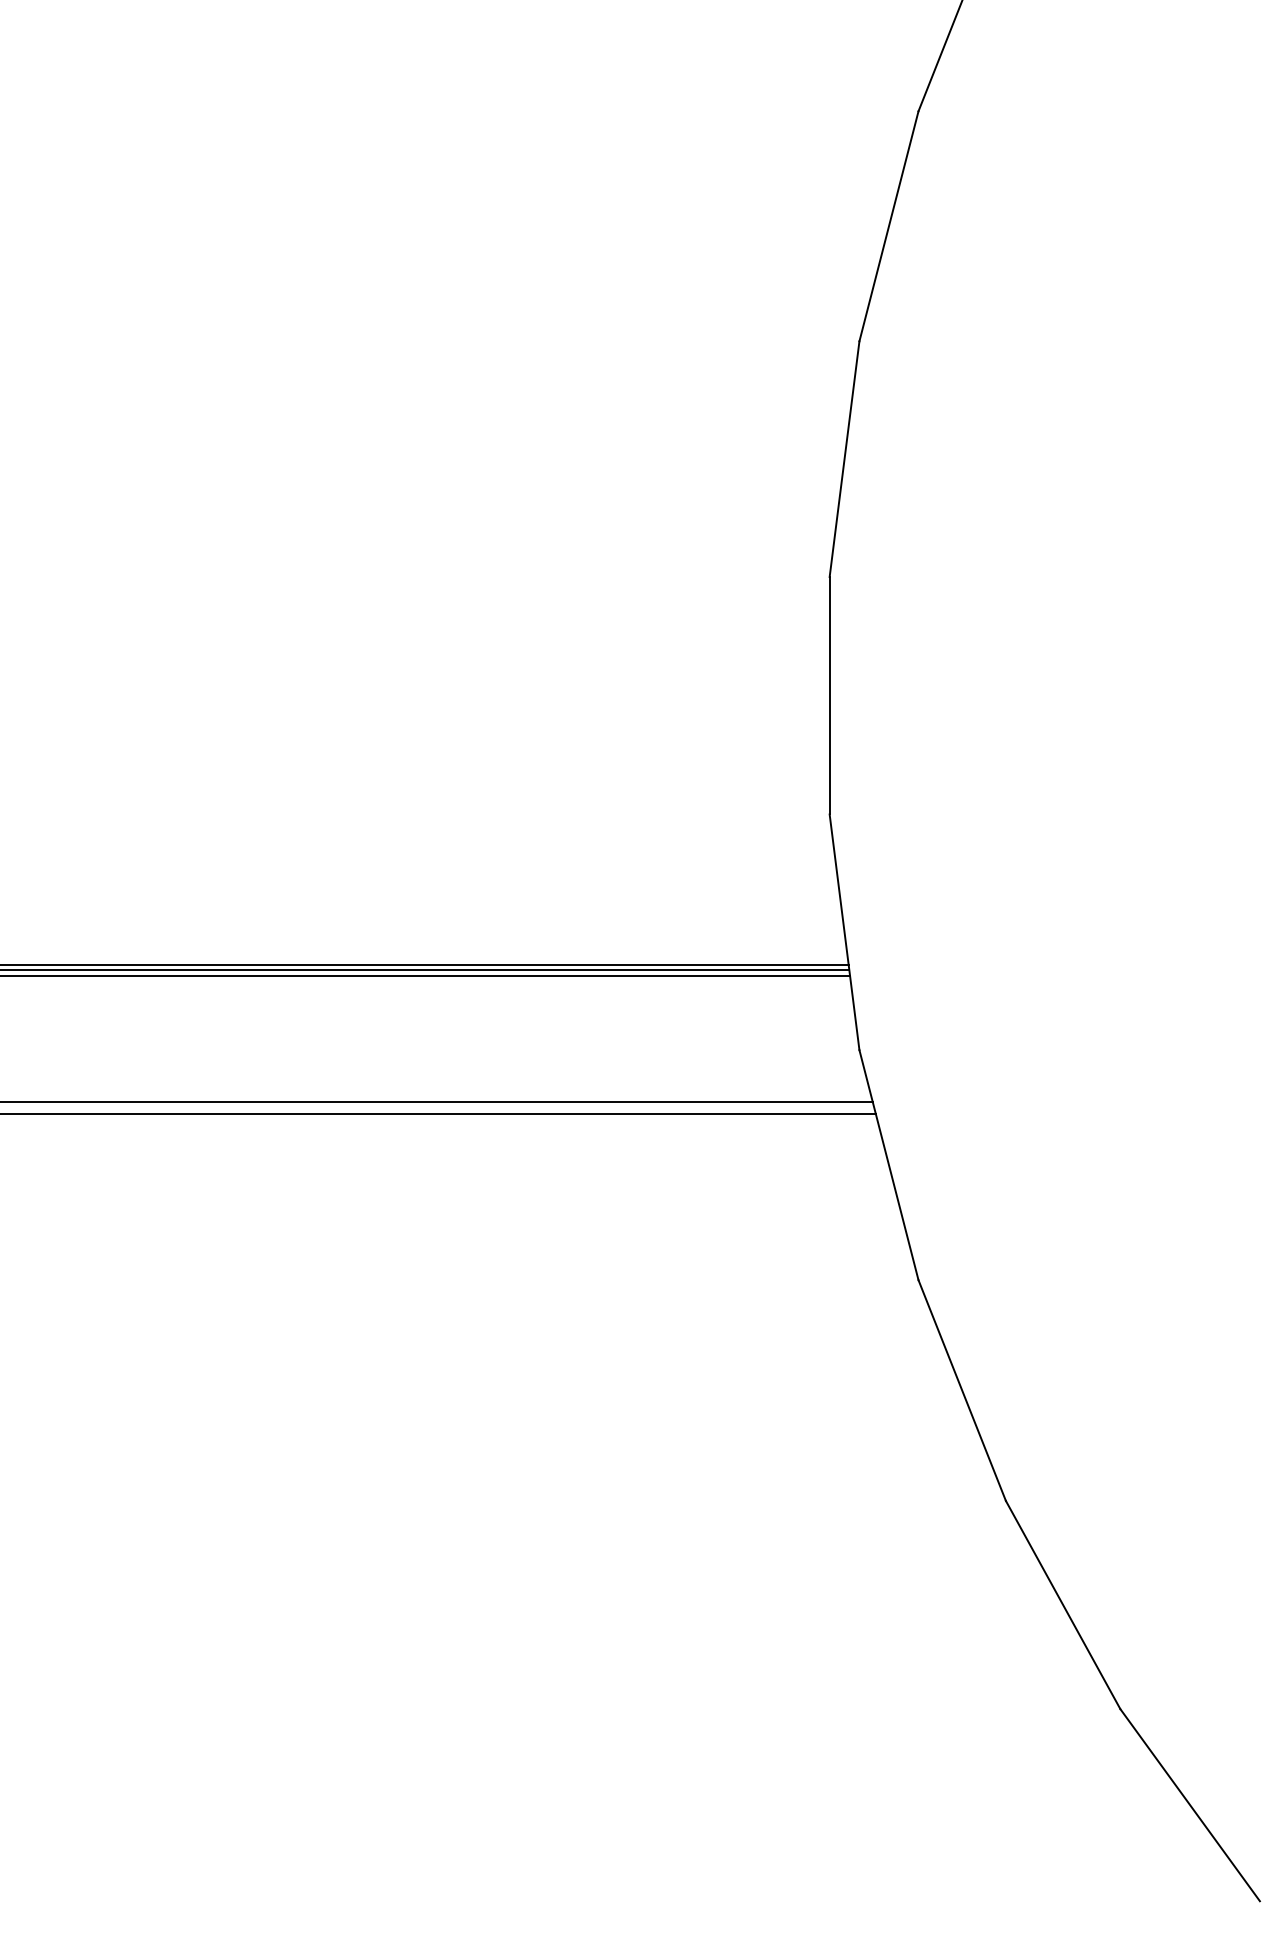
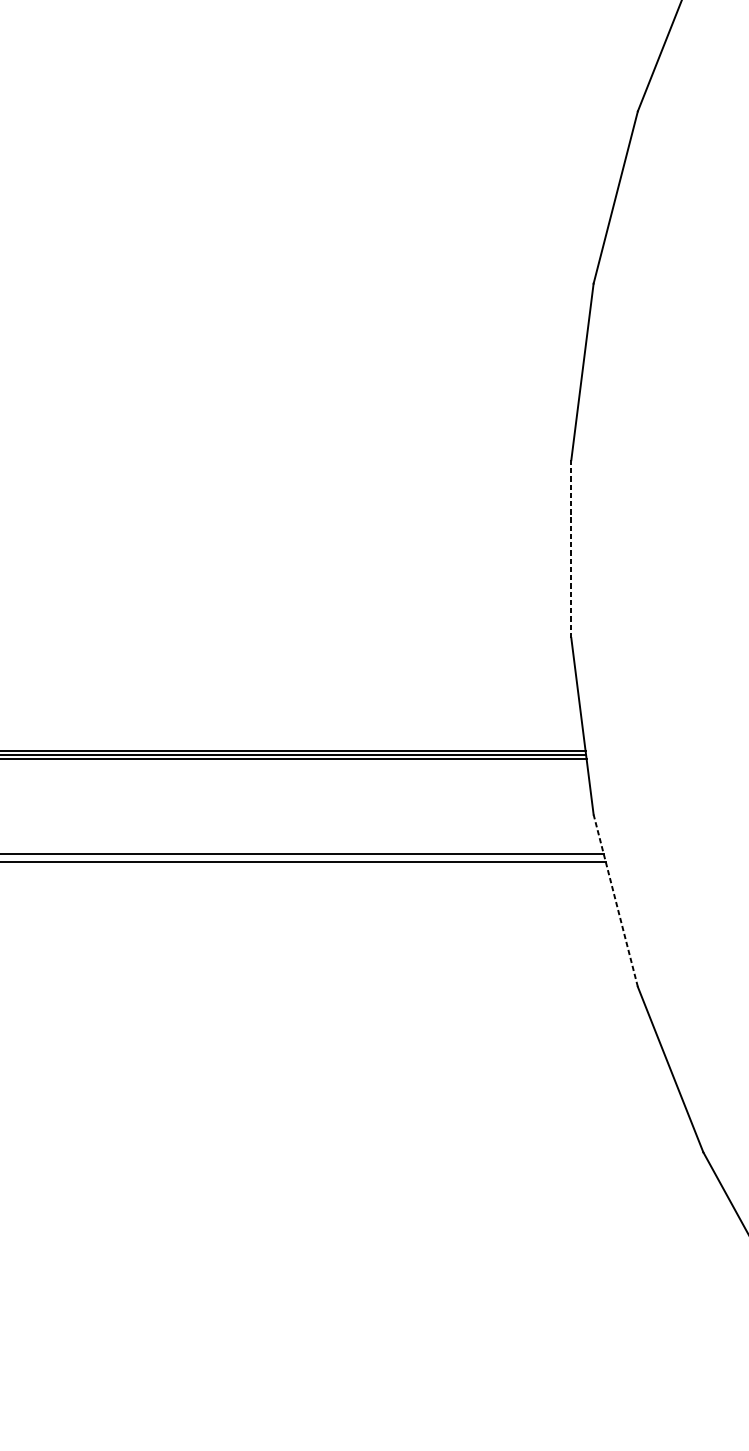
line: (829, 695) -> (571, 548), solid -> dashed
line: (888, 1165) -> (615, 901), solid -> dashed

